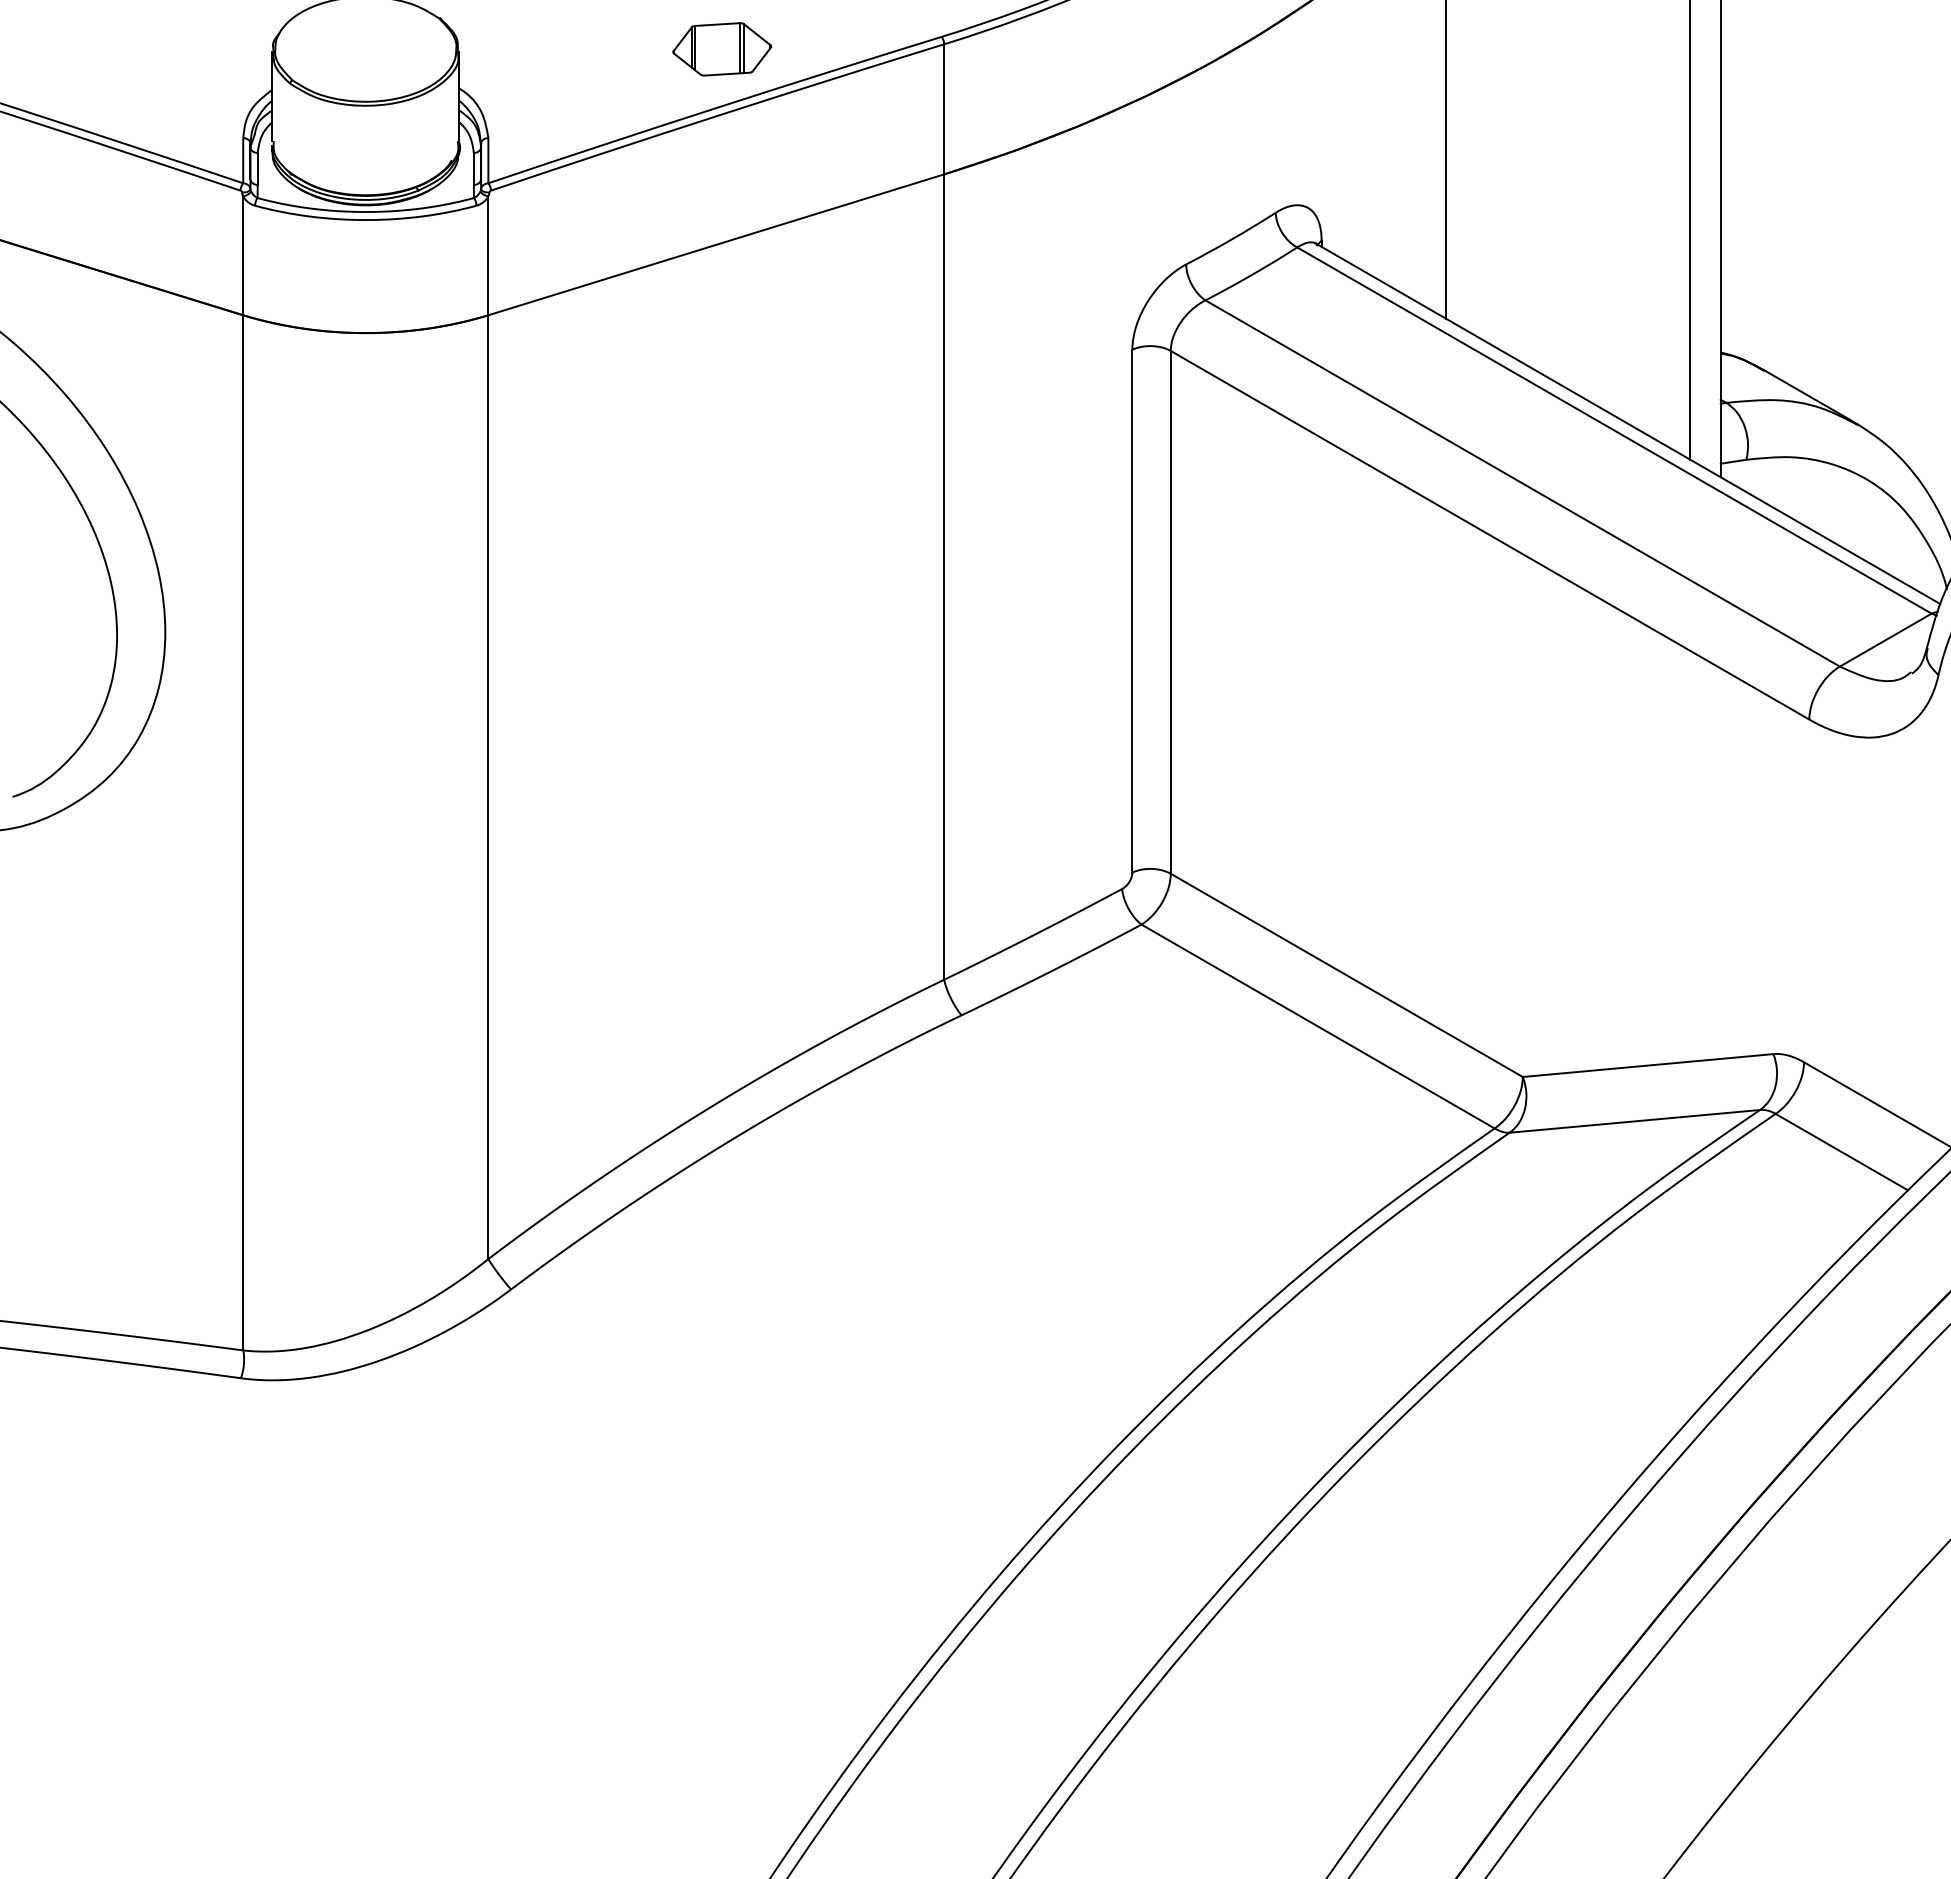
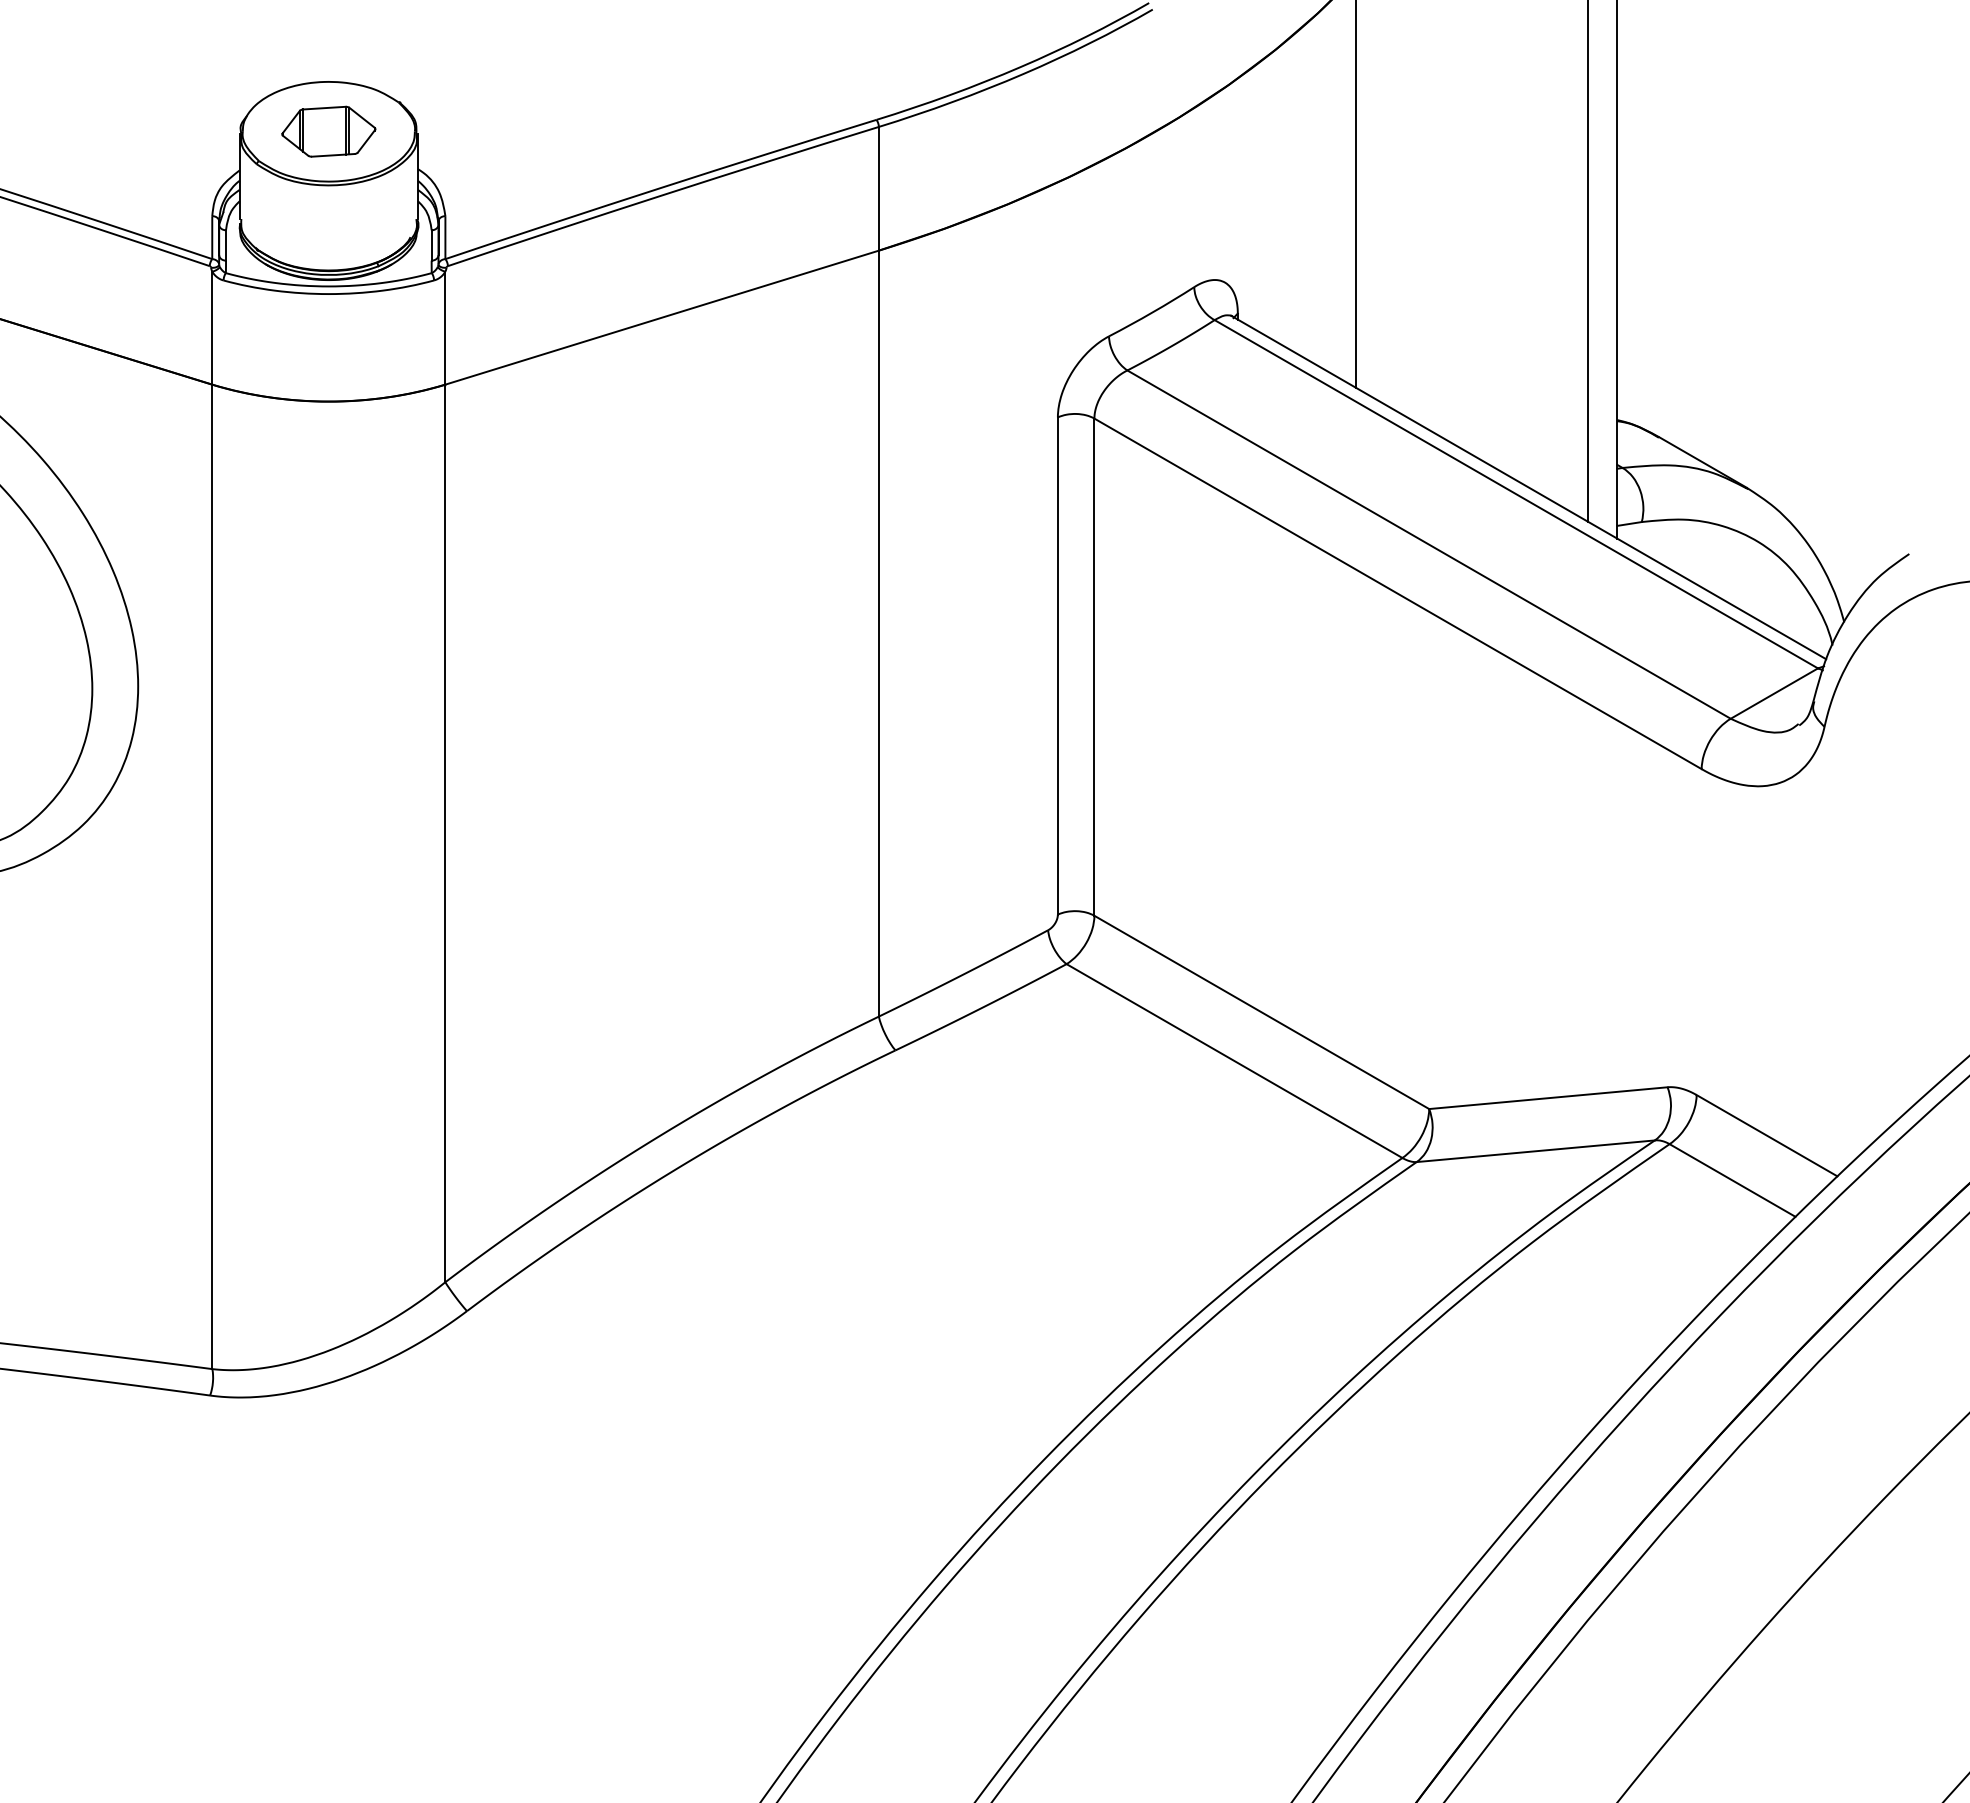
part: (721, 49) -> (328, 131), moved

